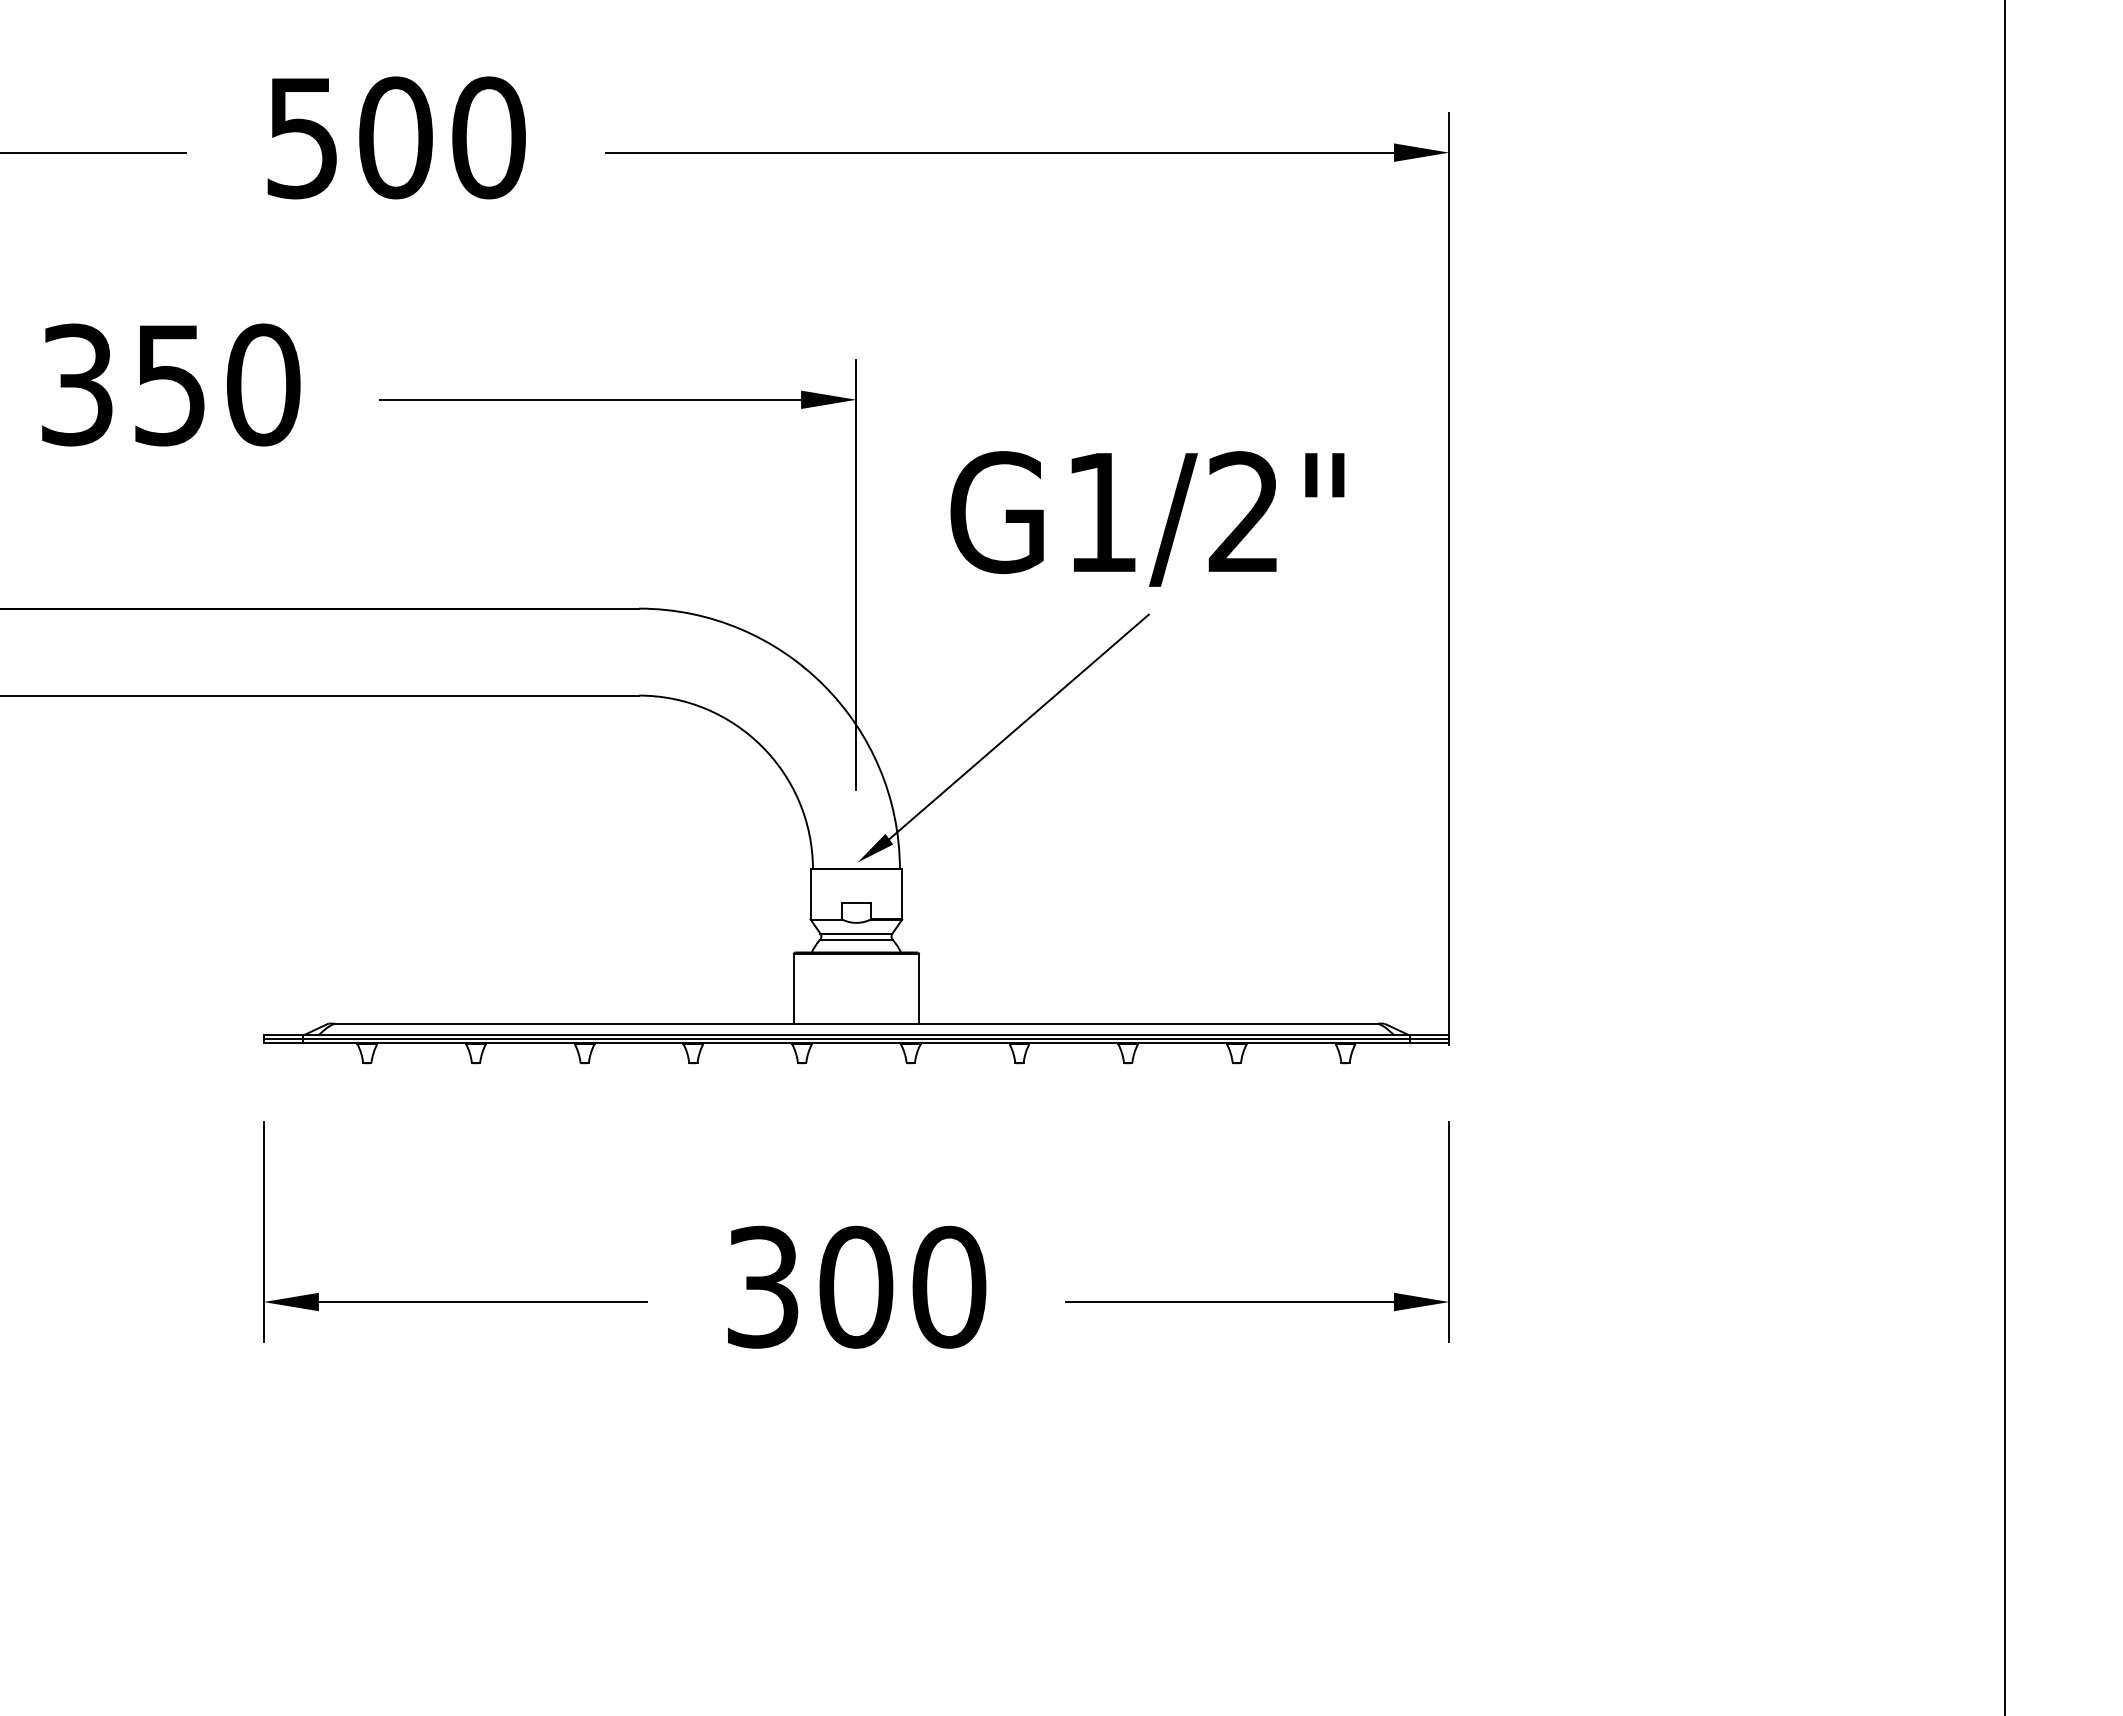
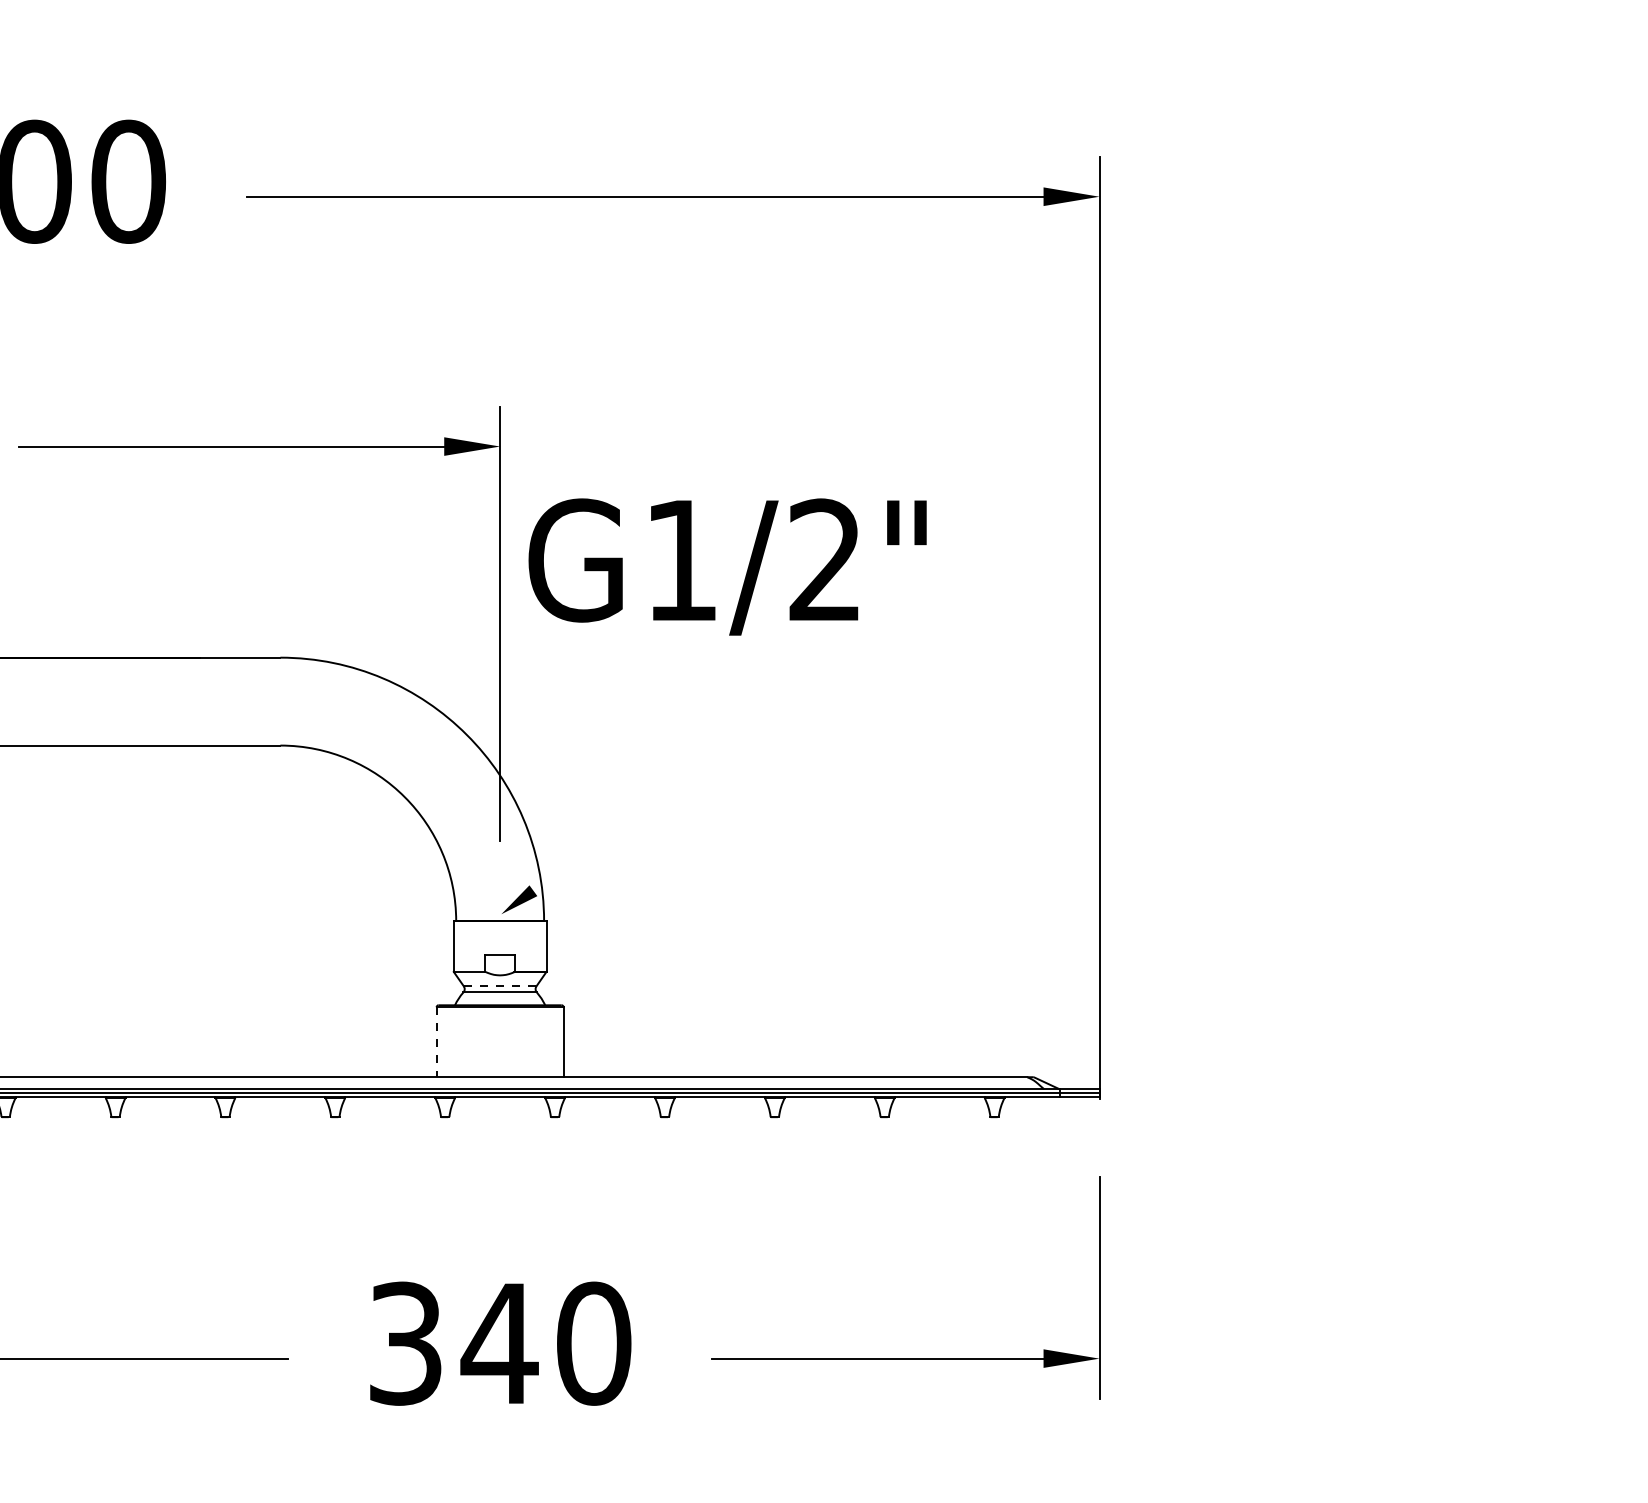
text: (1147, 518) -> (727, 566), moved
line: (1018, 726) -> (663, 776), removed
line: (856, 933) -> (500, 986), solid -> dashed
line: (793, 989) -> (436, 1042), solid -> dashed
text: (855, 1286) -> (499, 1342), 300 -> 340

